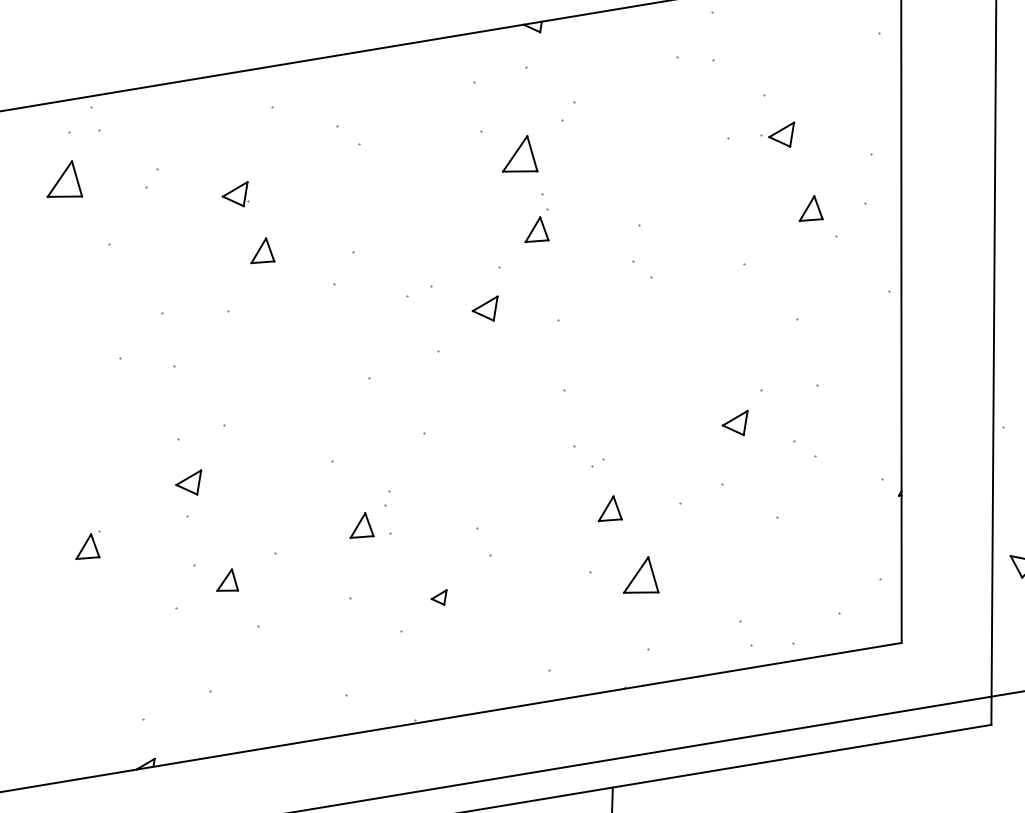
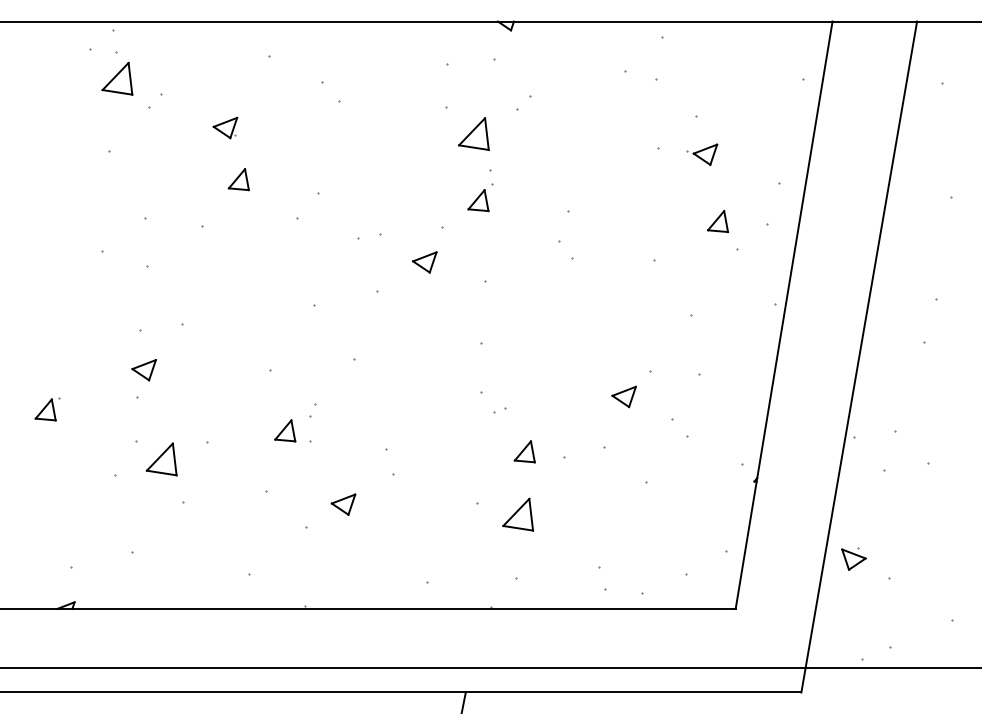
part: (62, 181) -> (117, 78), moved
part: (608, 509) -> (524, 451), moved
part: (226, 581) -> (161, 459), size x1.67
part: (439, 598) -> (343, 504), size x1.67

